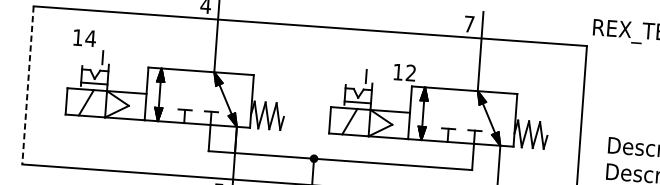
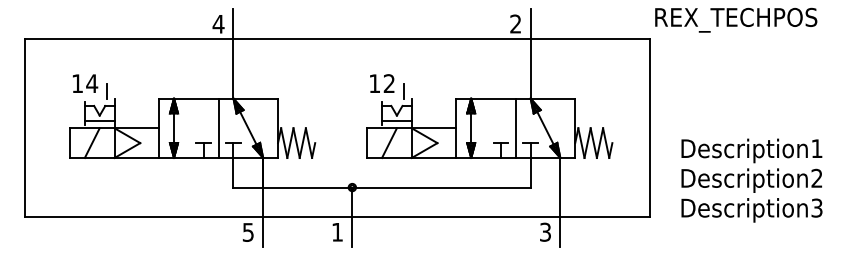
text: (469, 23) -> (515, 23), 7 -> 2
text: (84, 38) -> (85, 83), moved
text: (405, 72) -> (382, 83), moved
line: (28, 85) -> (25, 128), dashed -> solid
line: (199, 96) -> (218, 127), added
line: (462, 115) -> (515, 127), added

